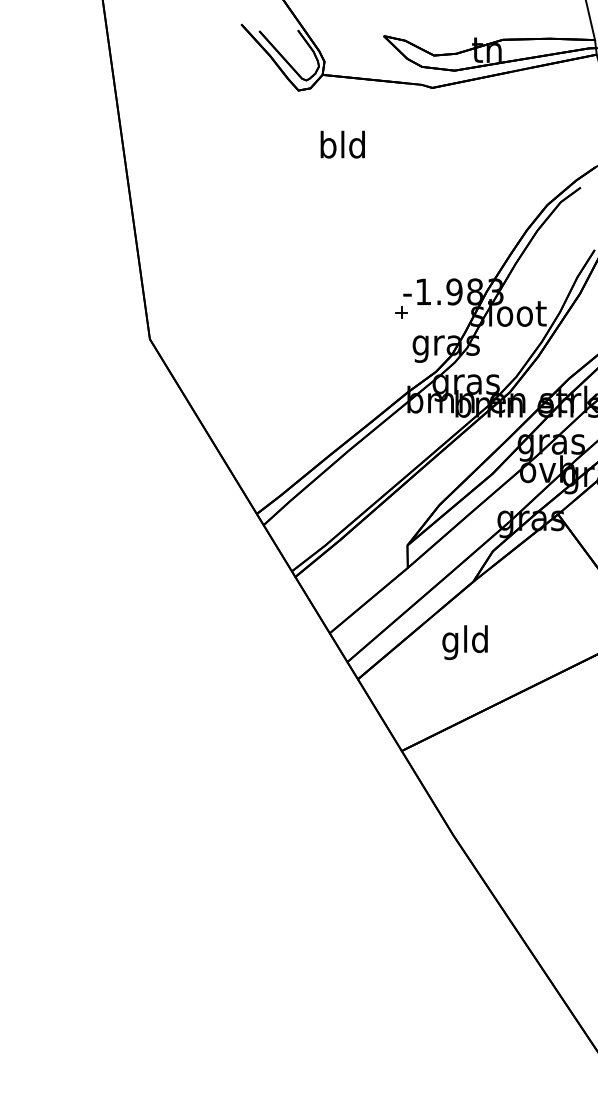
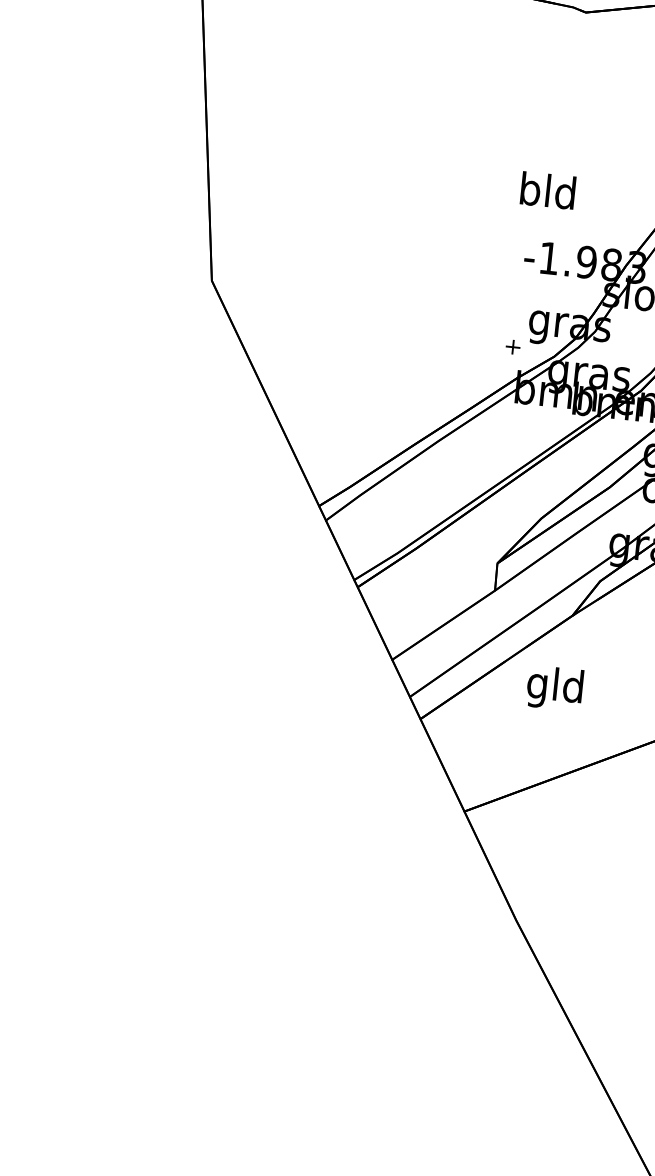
text: (342, 144) -> (547, 190), moved
part: (401, 312) -> (512, 347), moved

